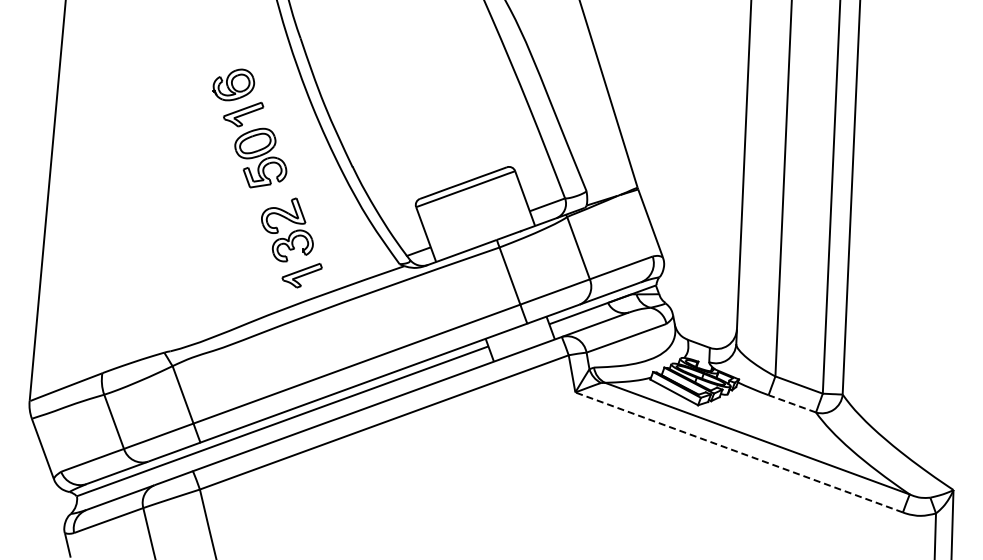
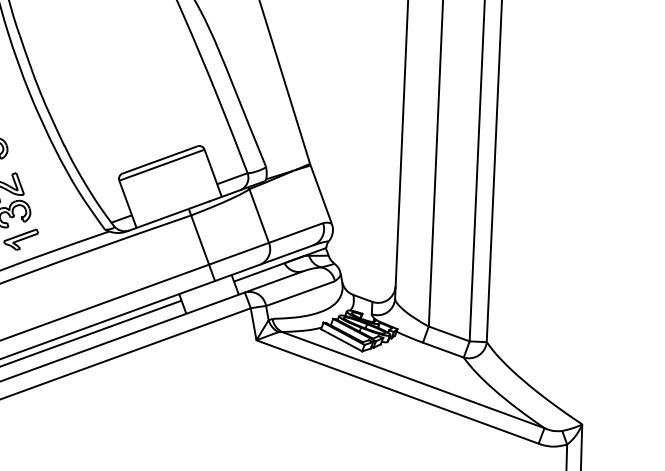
line: (791, 403) -> (442, 349), dashed -> solid
line: (738, 452) -> (397, 392), dashed -> solid

